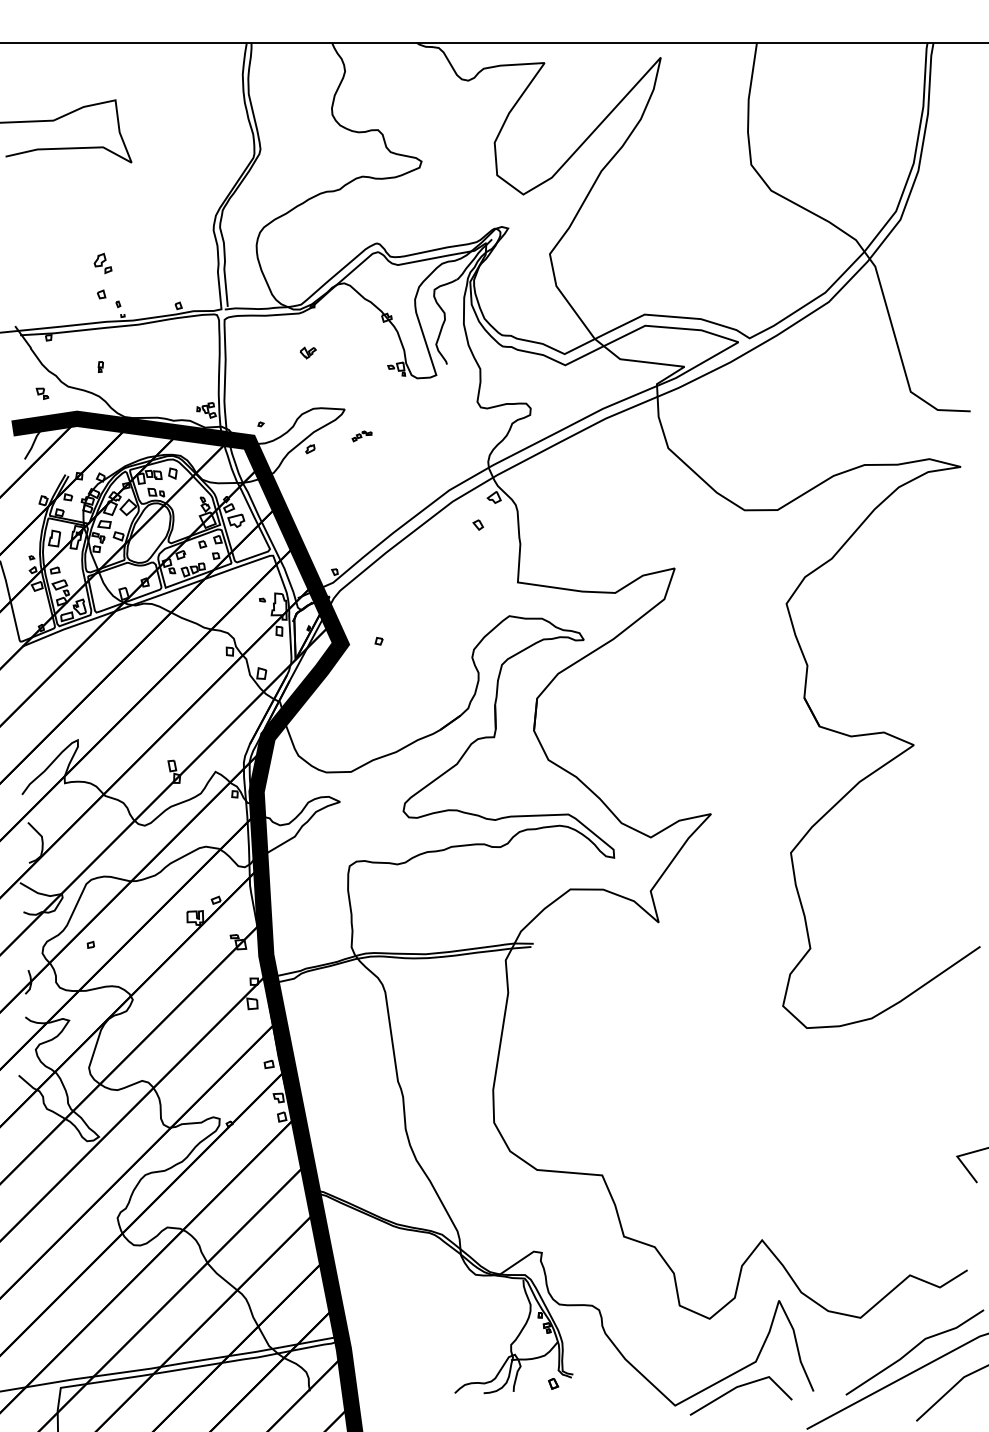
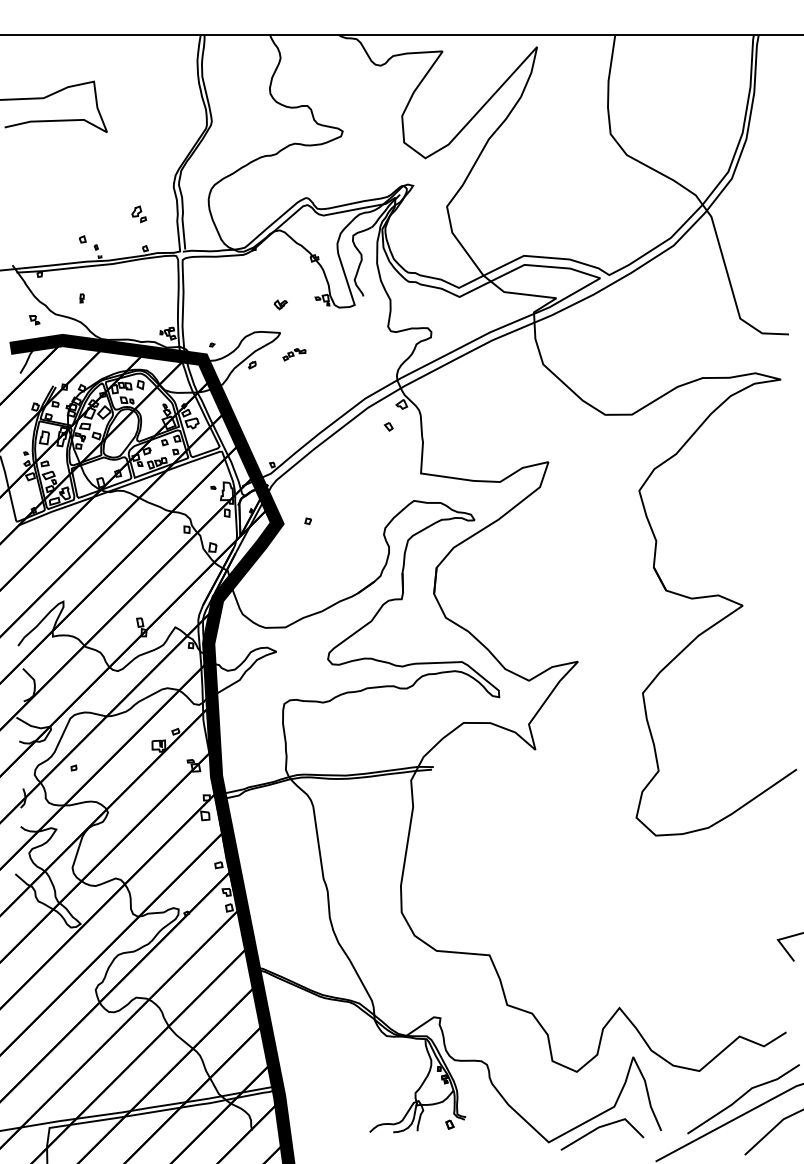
part: (102, 263) -> (138, 214), moved
part: (307, 352) -> (280, 304), moved
part: (361, 436) -> (293, 354), size x1.43

